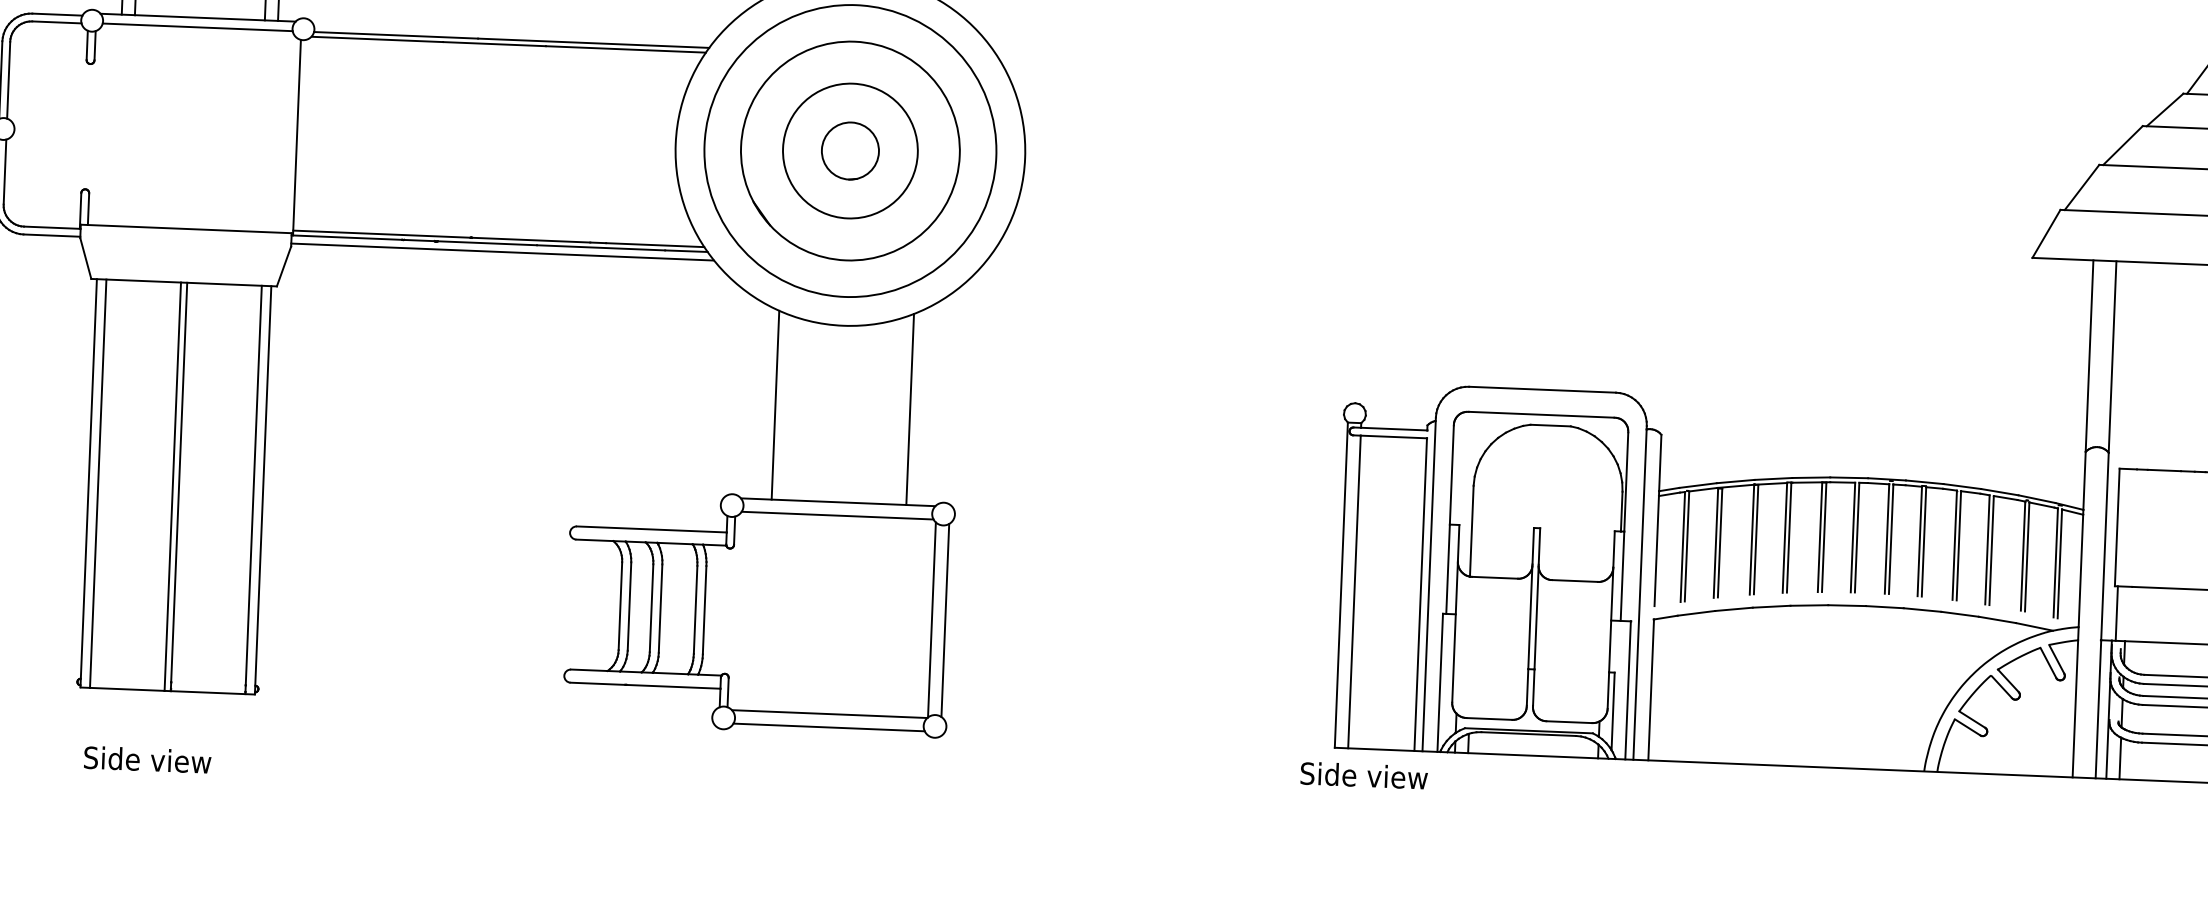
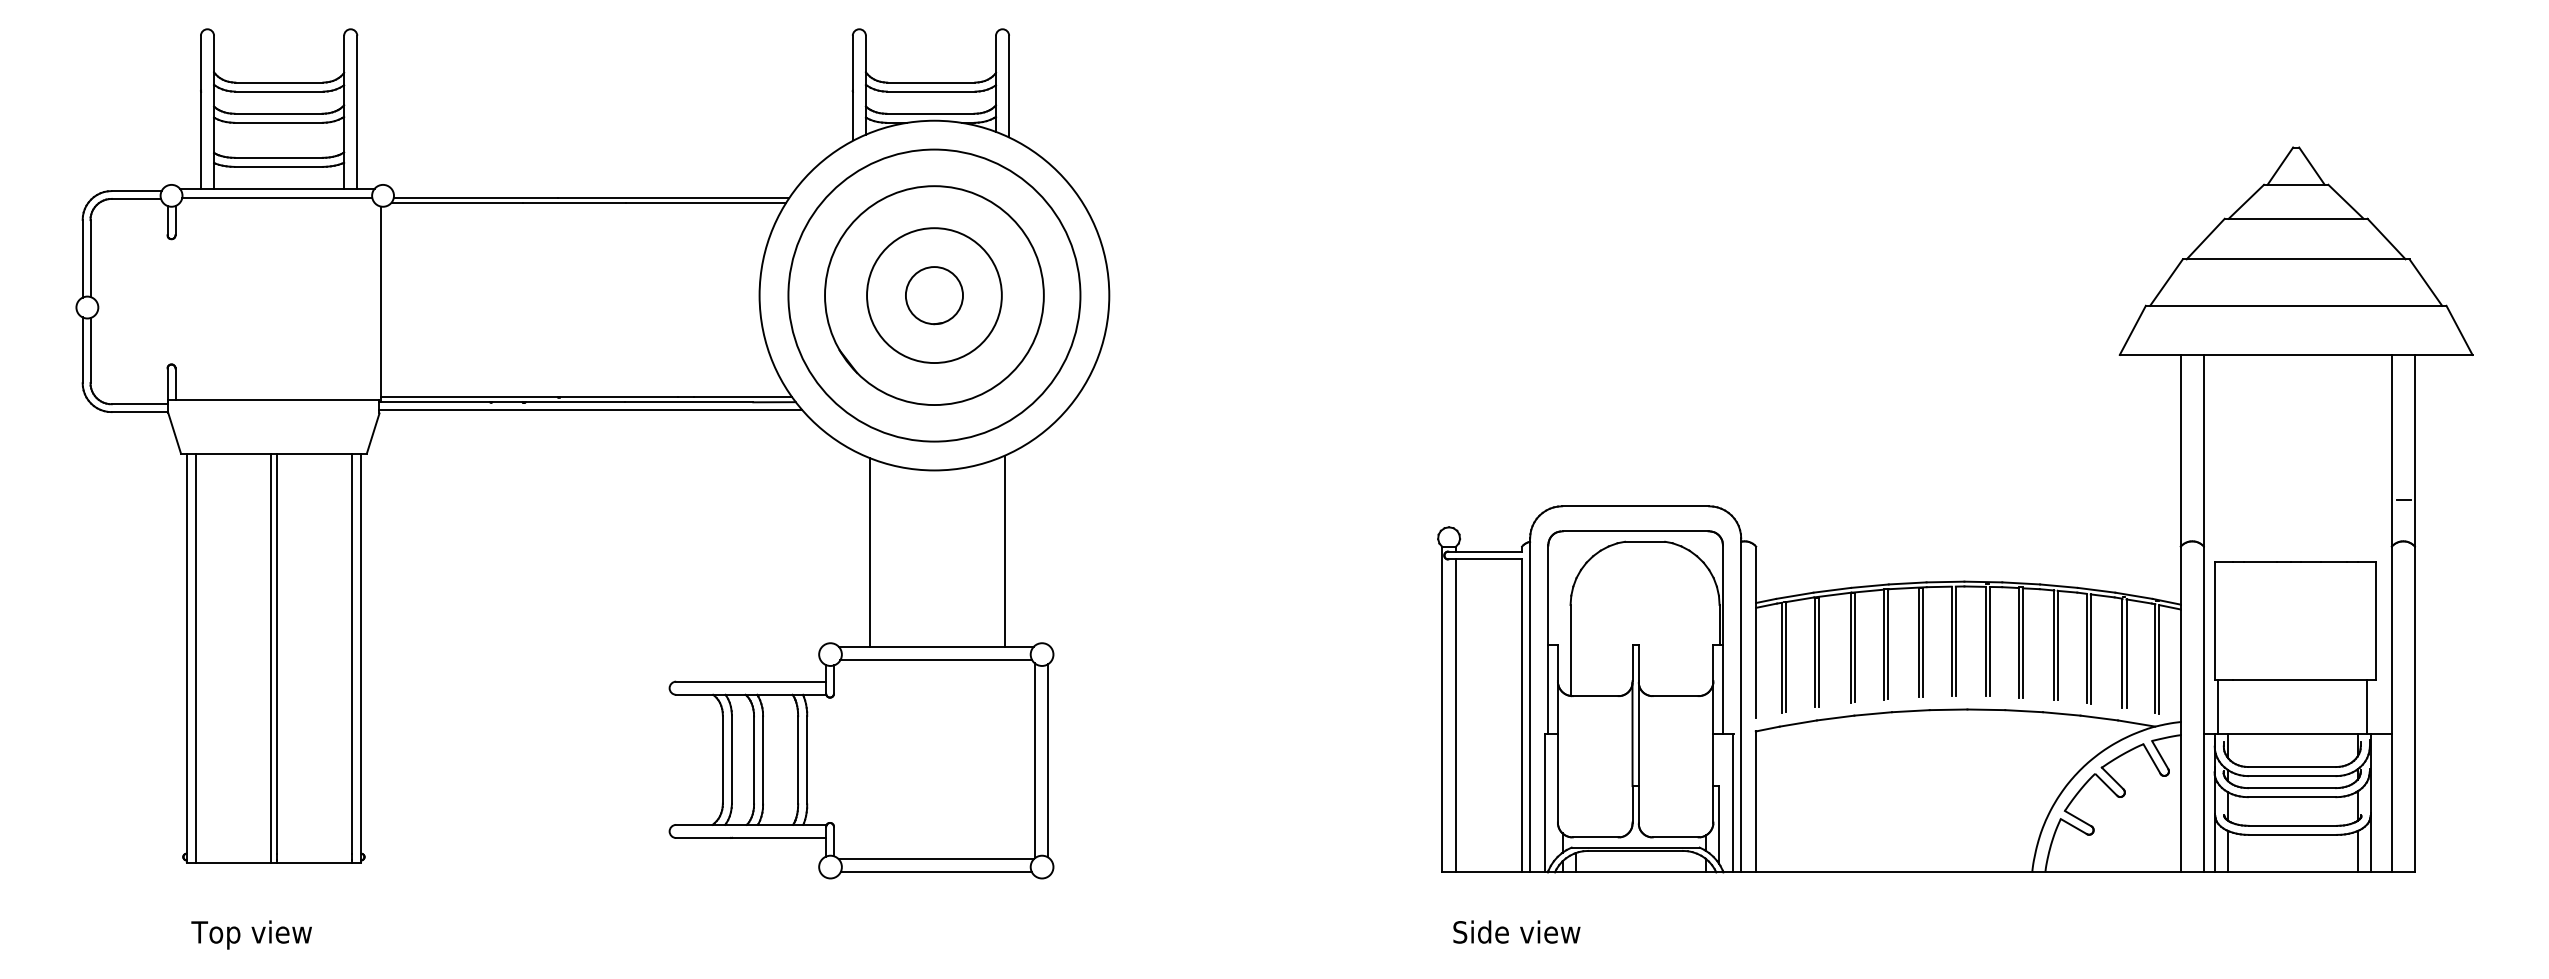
text: (146, 762) -> (255, 934), Side view -> Top view
text: (1363, 775) -> (1516, 931), moved

